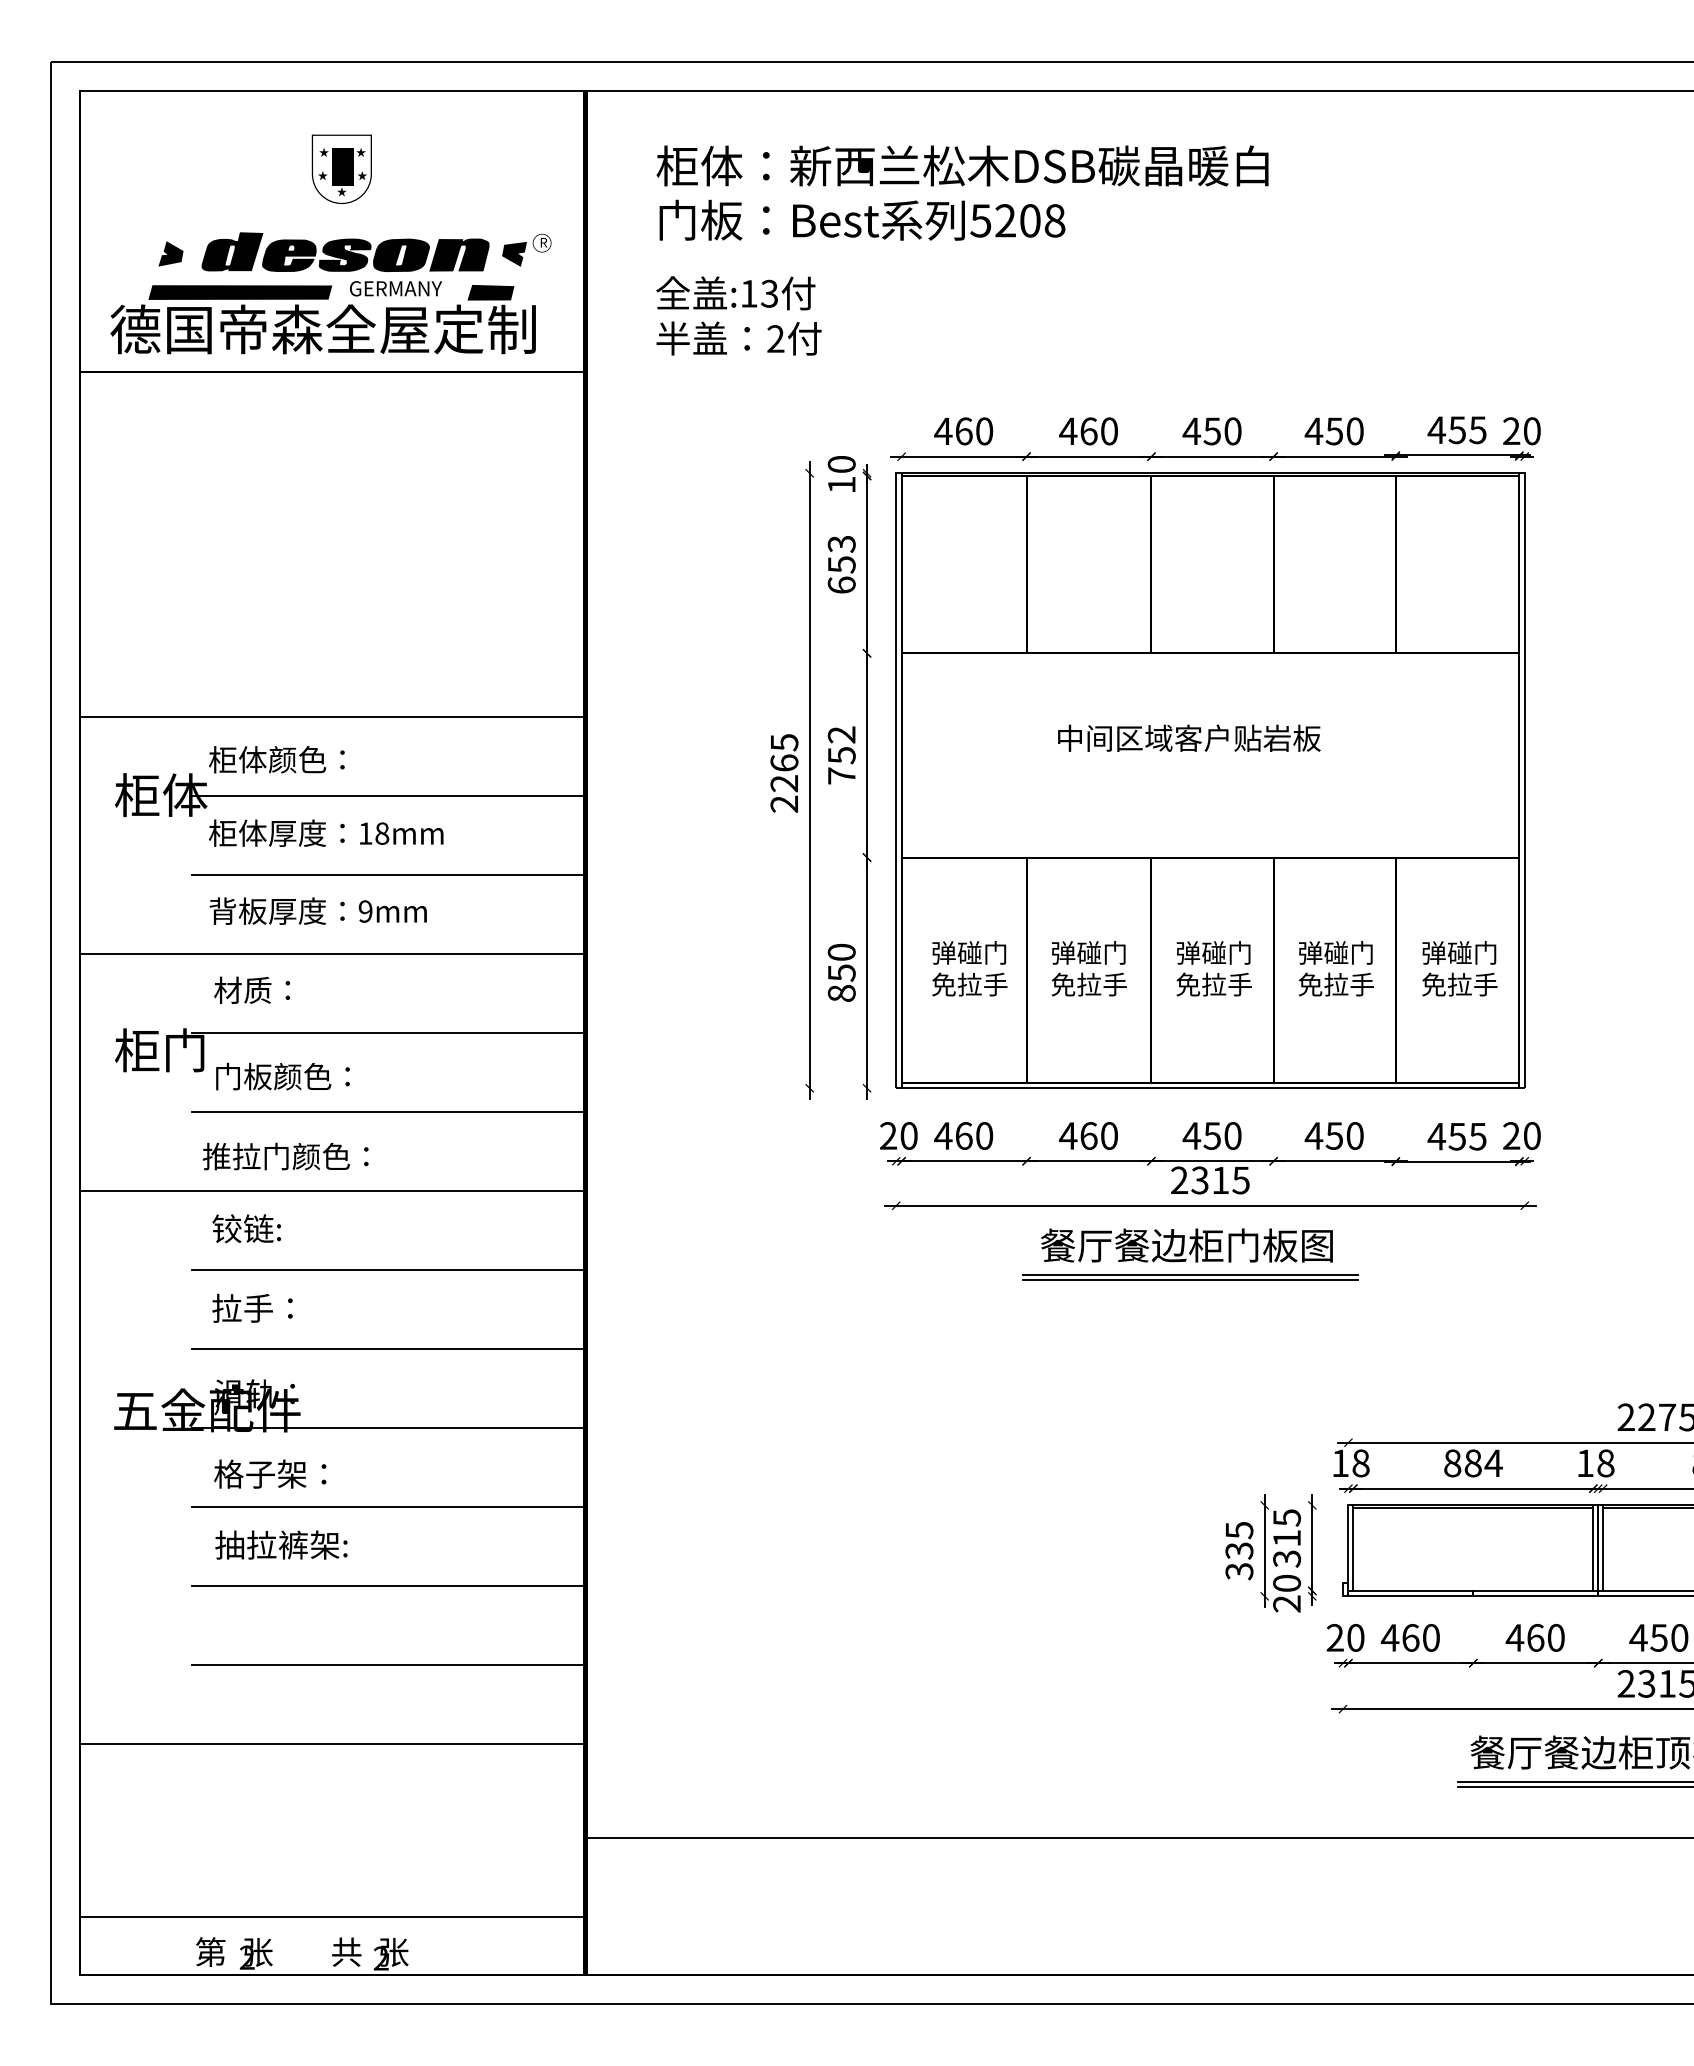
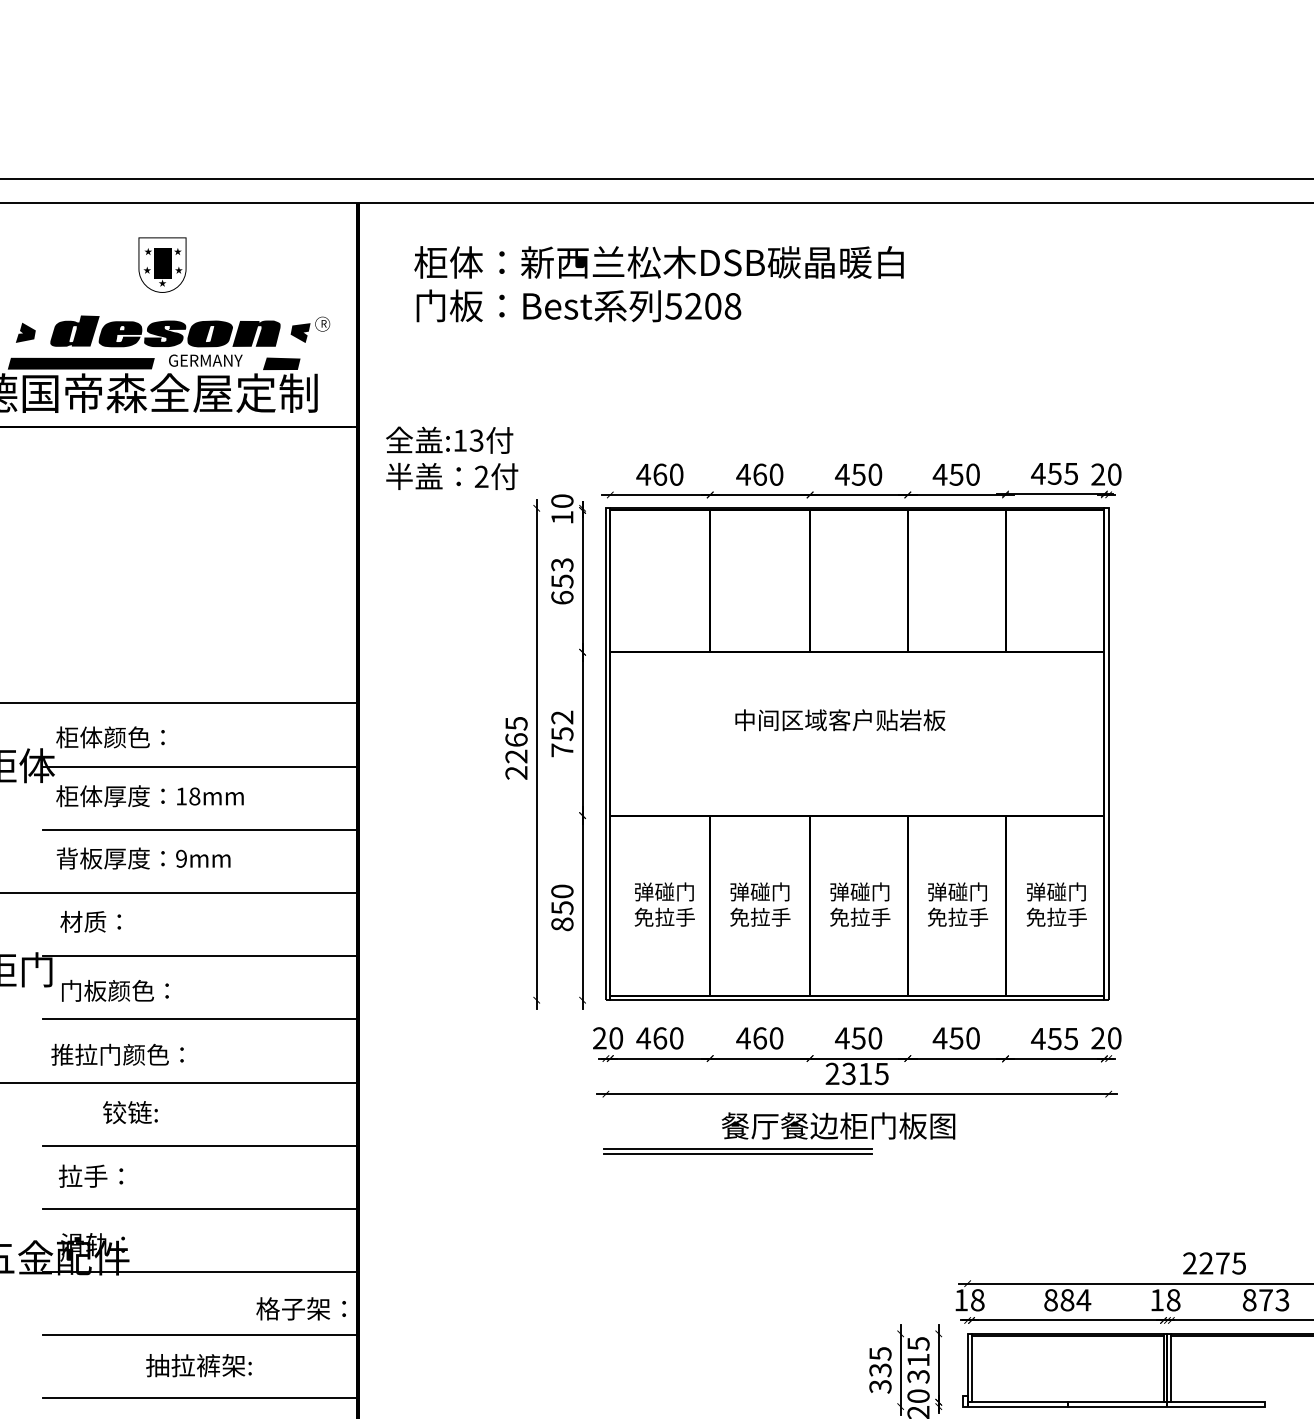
text: (738, 315) -> (451, 458), moved
text: (246, 1228) -> (130, 1112), moved
part: (1190, 1277) -> (738, 1151), moved
text: (270, 1473) -> (301, 1308), moved
text: (281, 1544) -> (199, 1365), moved

